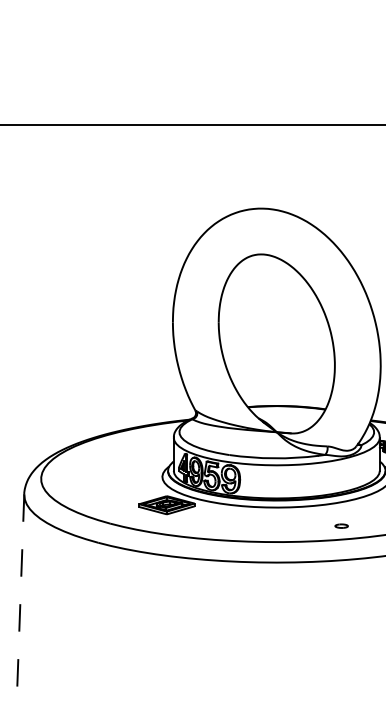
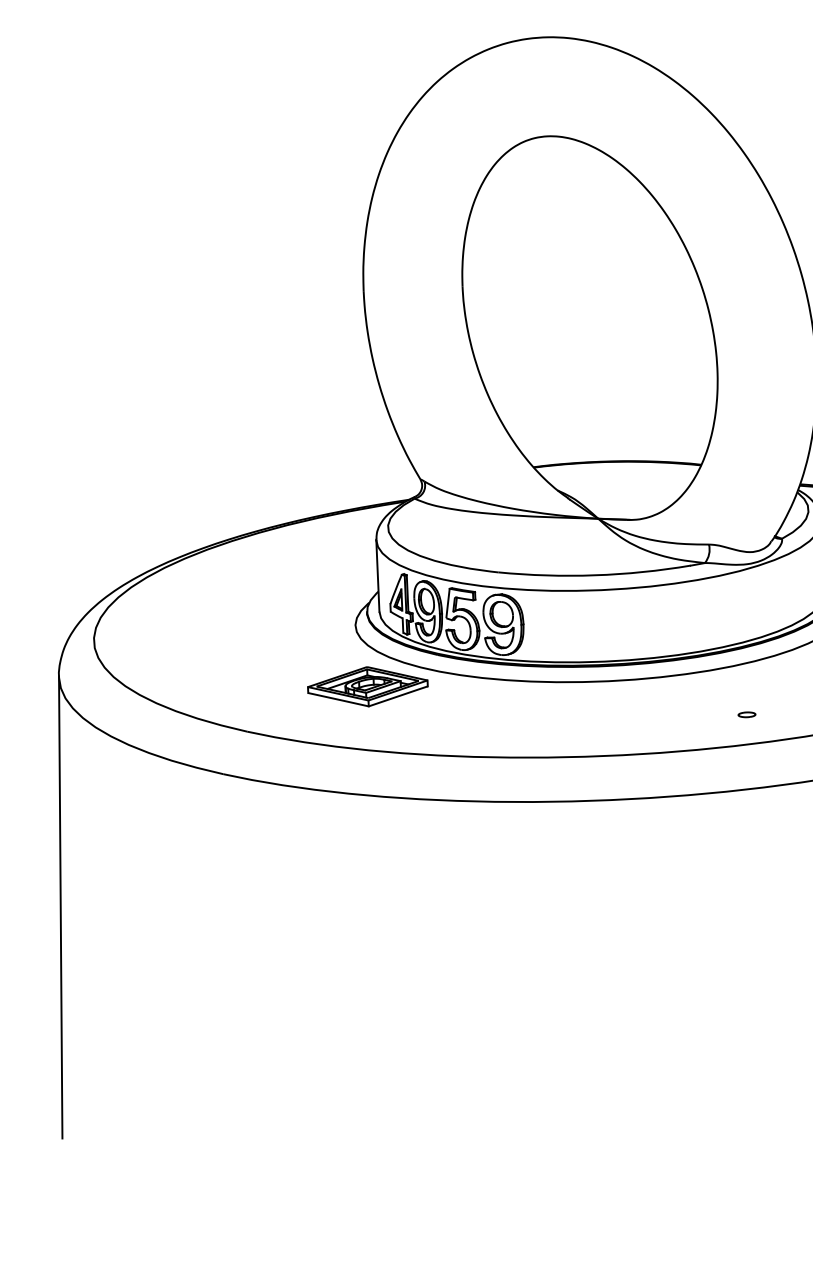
part: (341, 525) -> (746, 713), size x0.62
line: (20, 601) -> (60, 908), dashed -> solid

